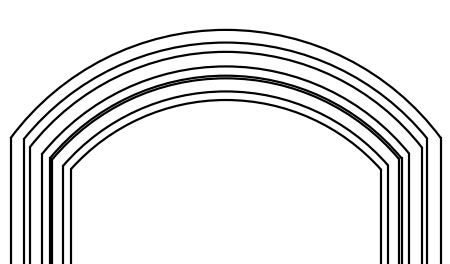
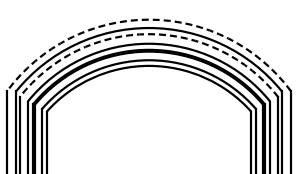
arc: (226, 29) -> (149, 19), solid -> dashed
arc: (226, 52) -> (149, 34), solid -> dashed

